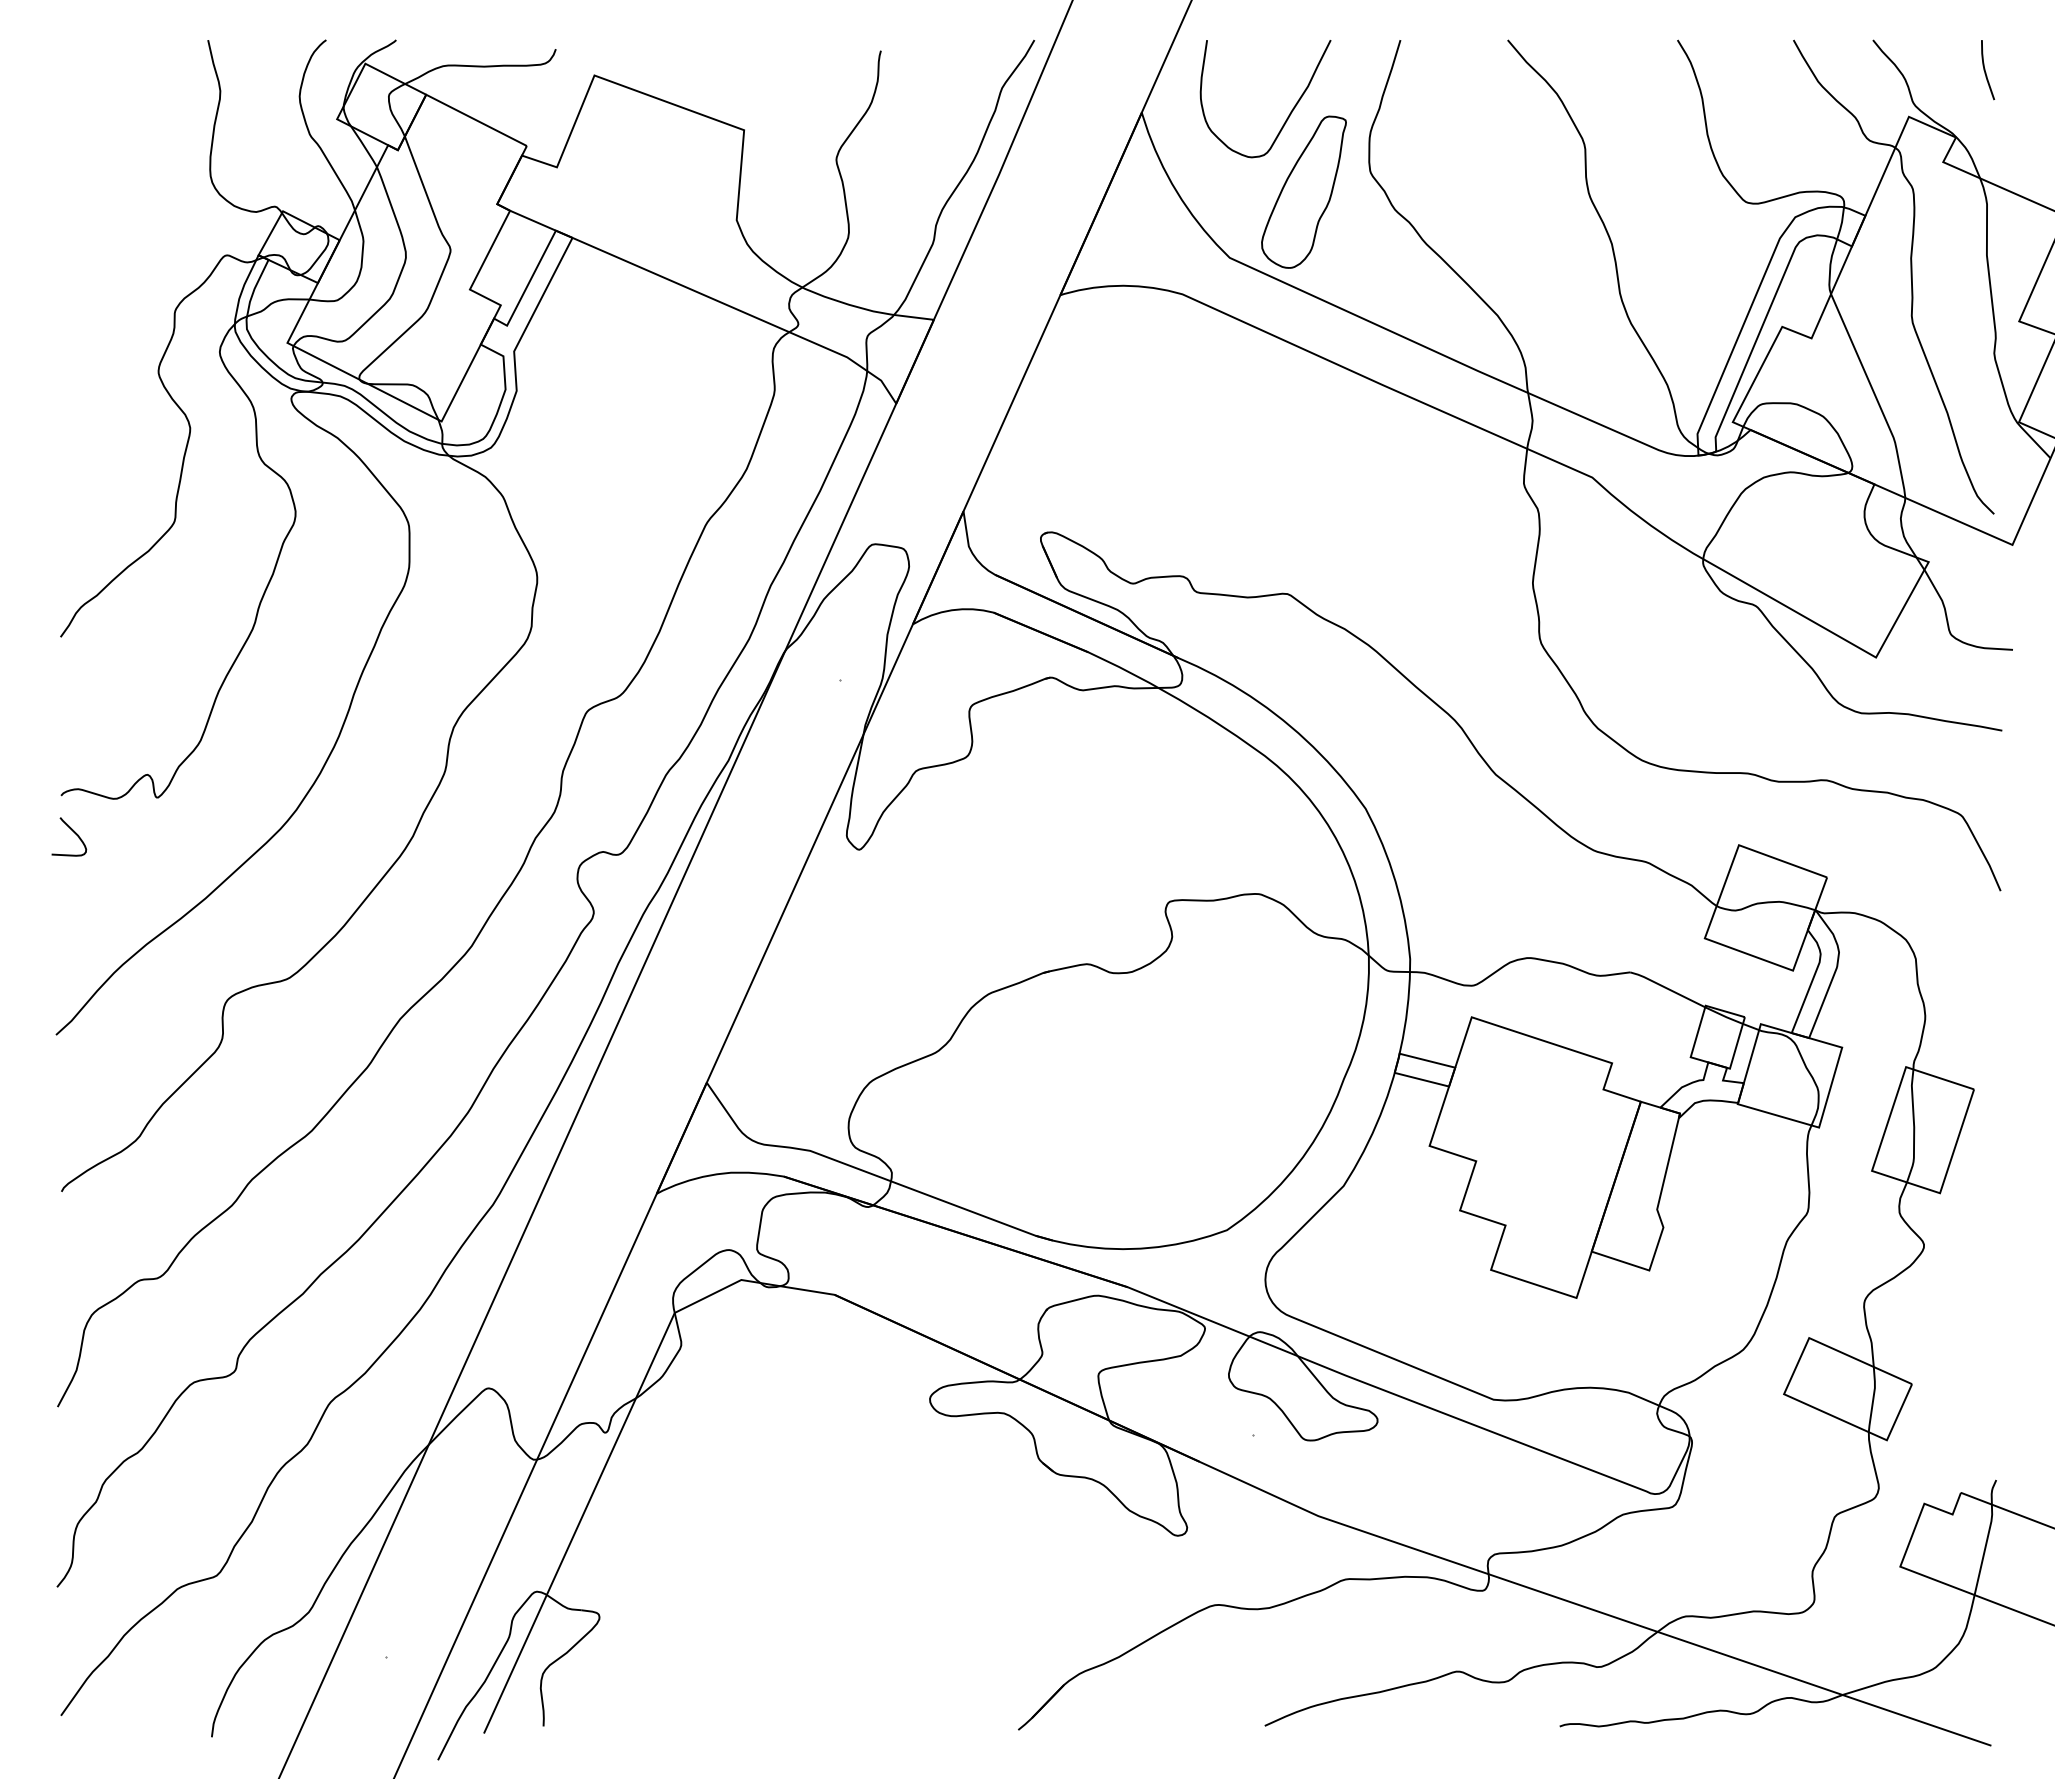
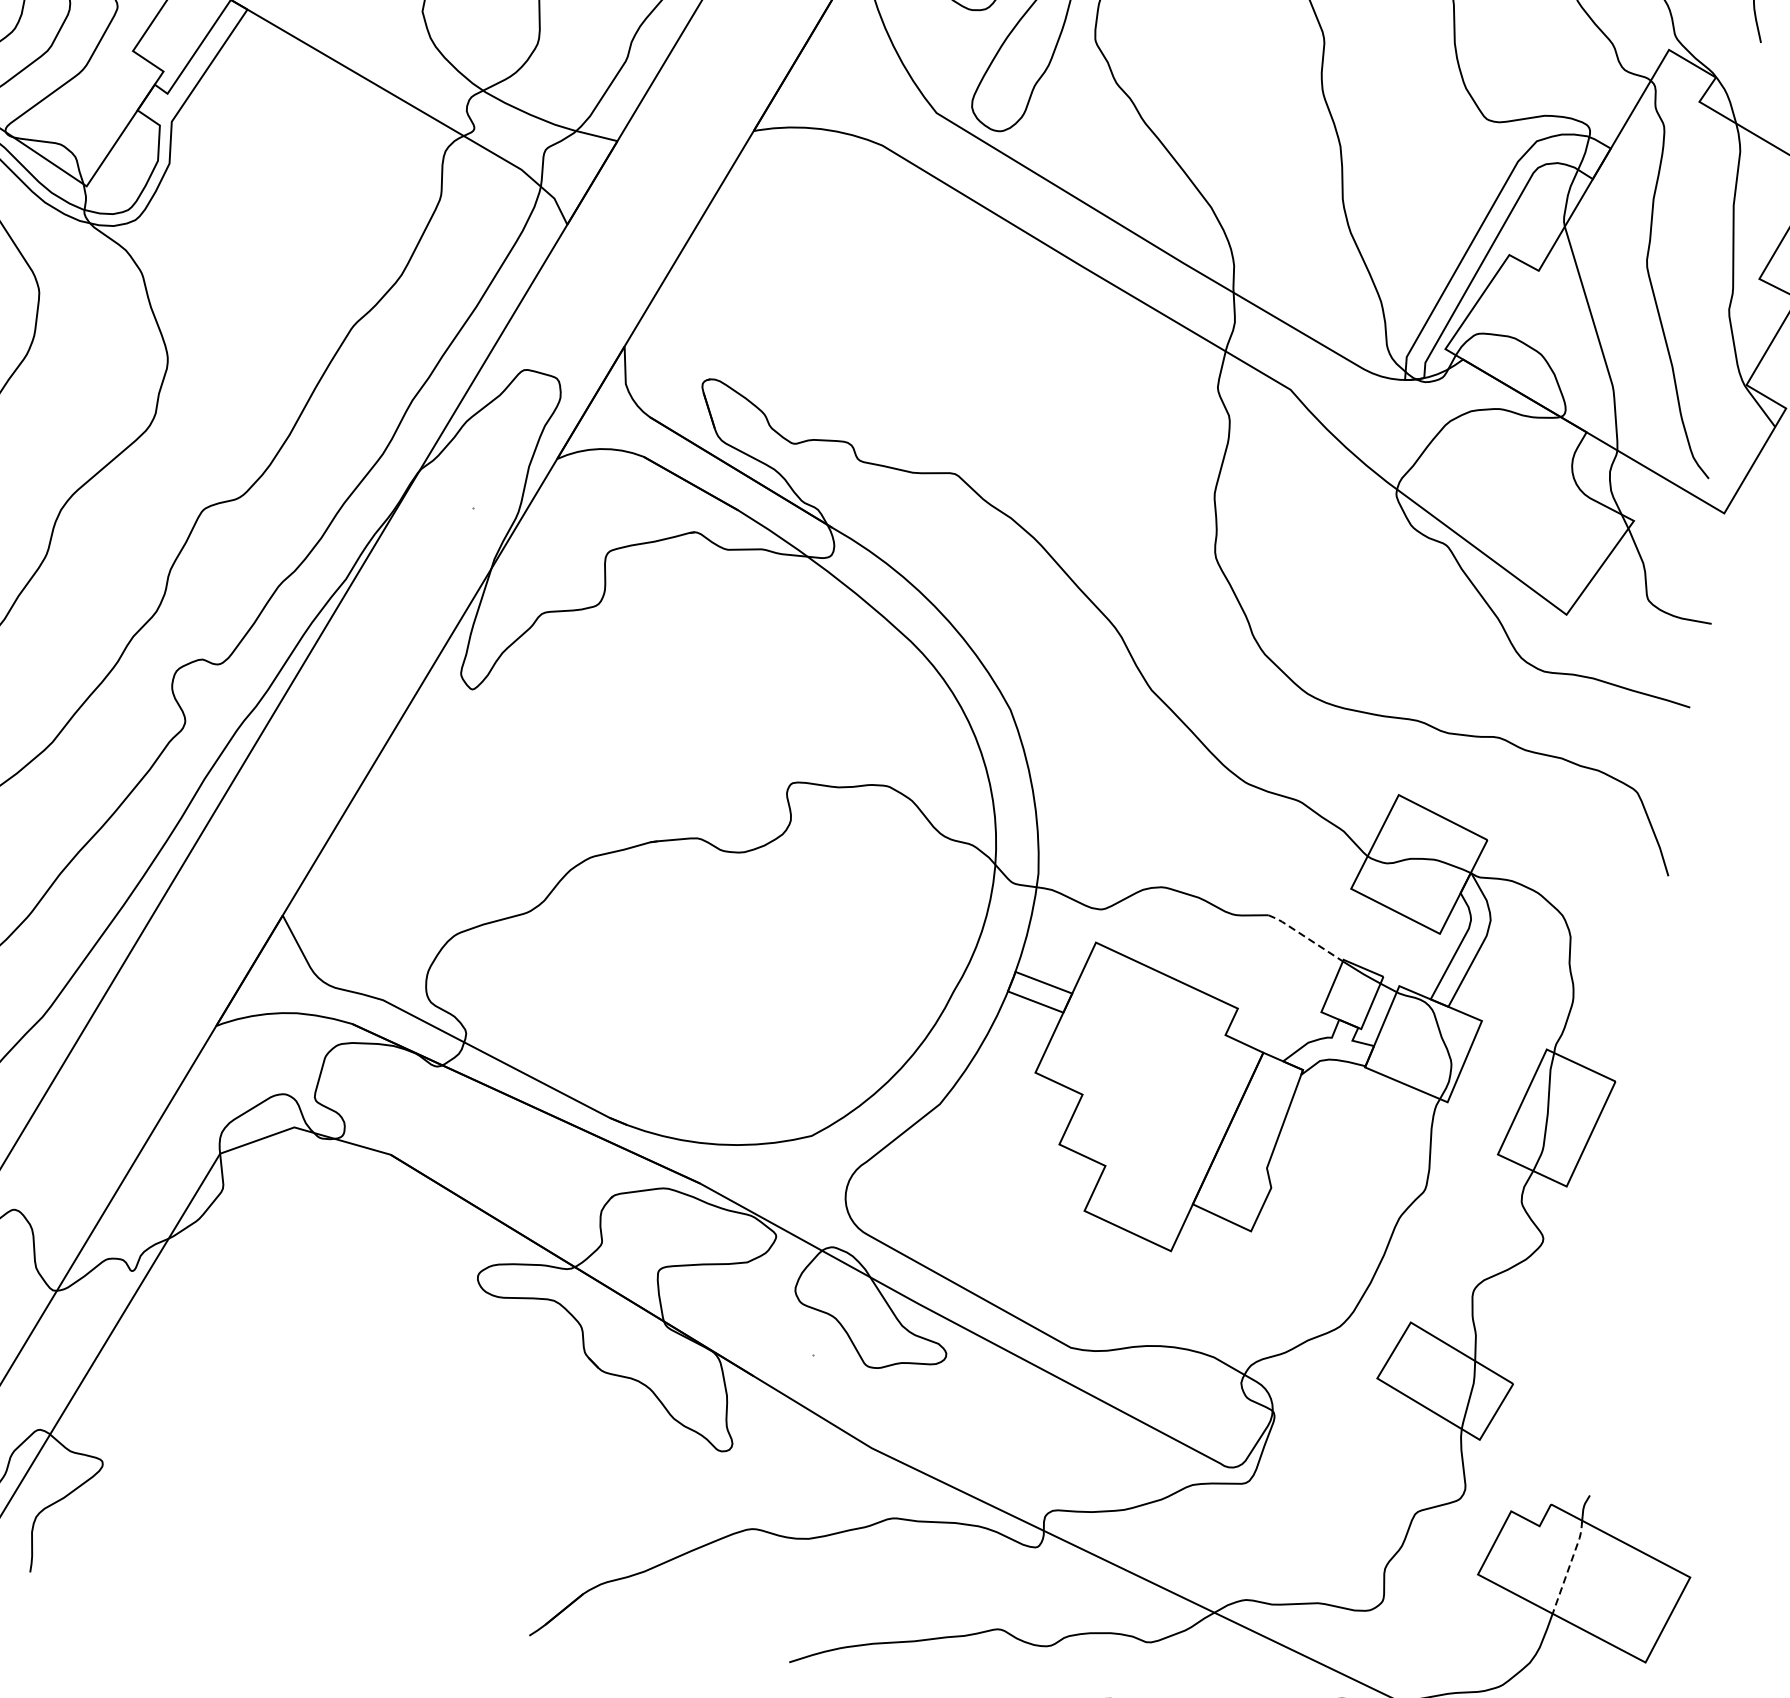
line: (1667, 988) -> (1305, 936), solid -> dashed
line: (1985, 1548) -> (1569, 1566), solid -> dashed

